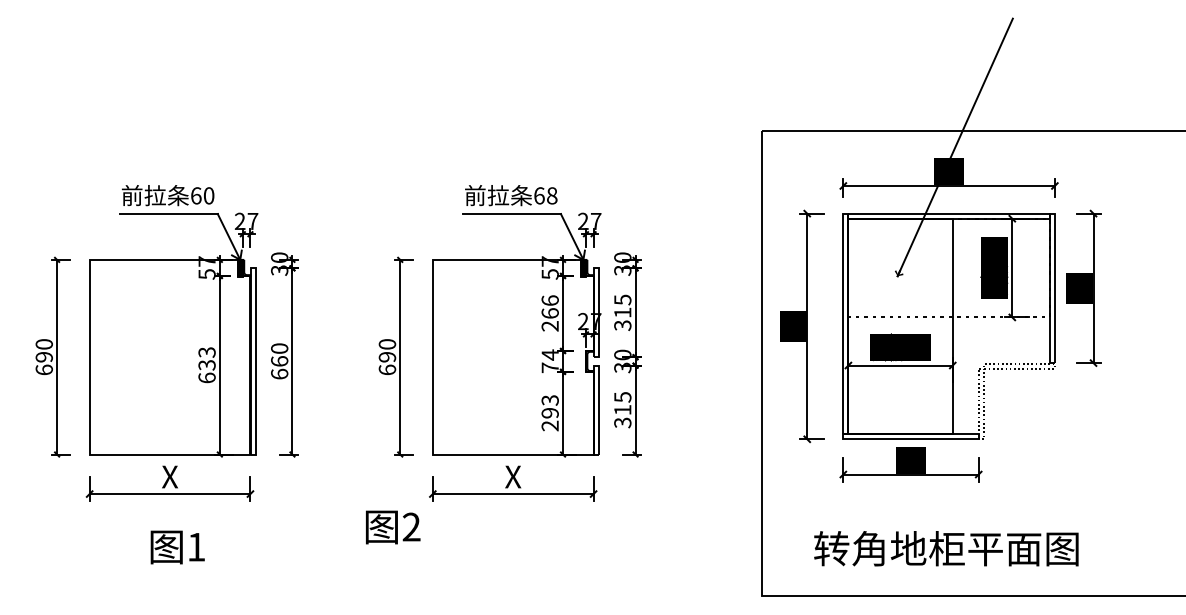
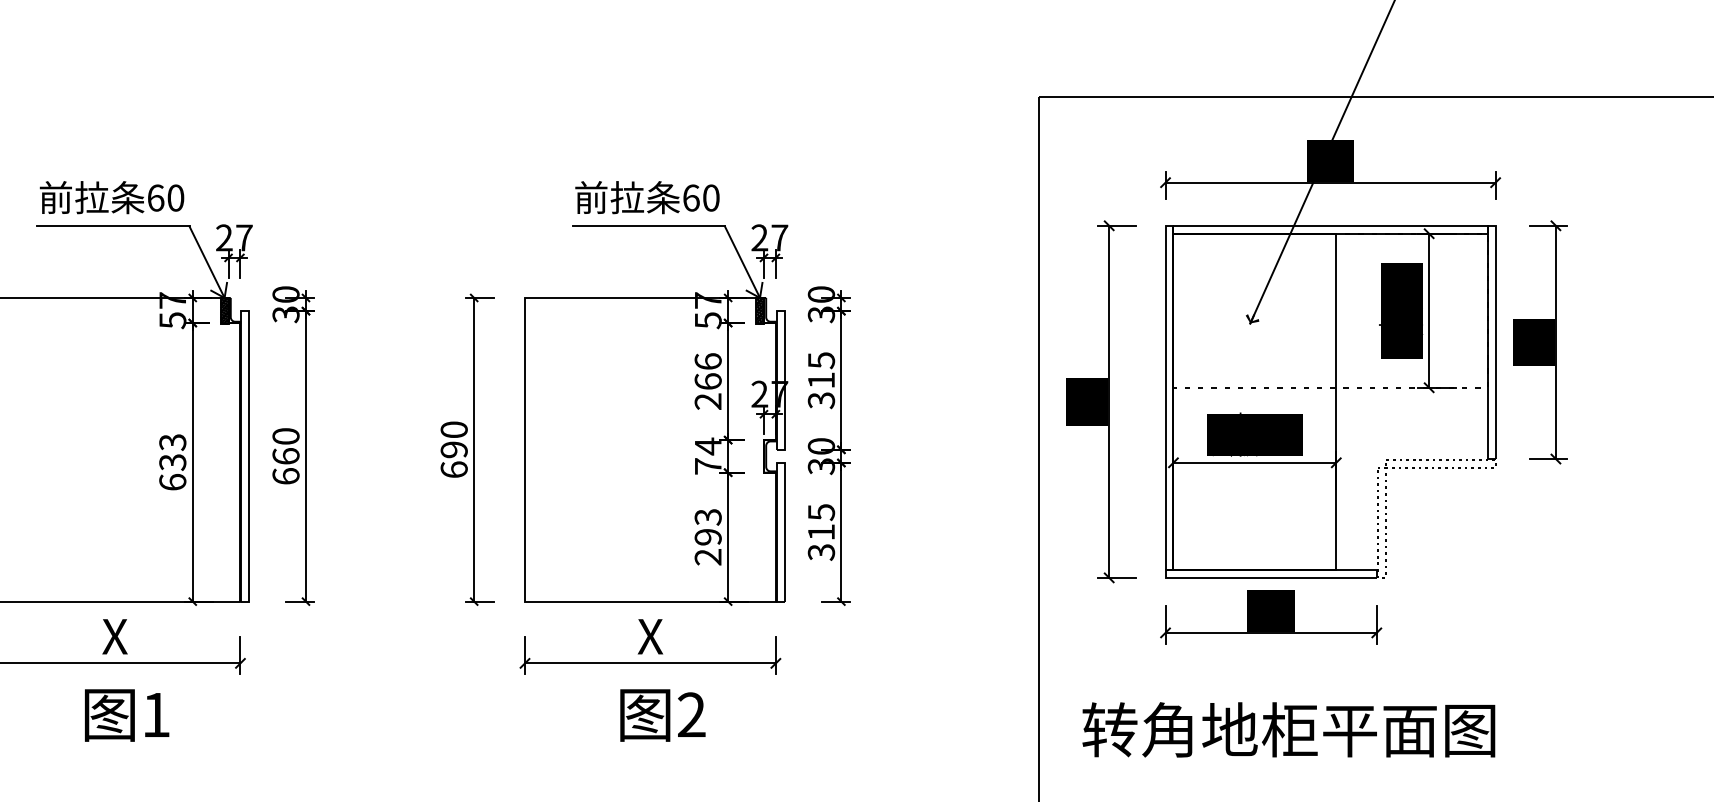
text: (552, 195) -> (711, 197), 68 -> 60
text: (393, 527) -> (663, 715), moved
text: (177, 547) -> (126, 715), moved
text: (946, 548) -> (1289, 729), moved

